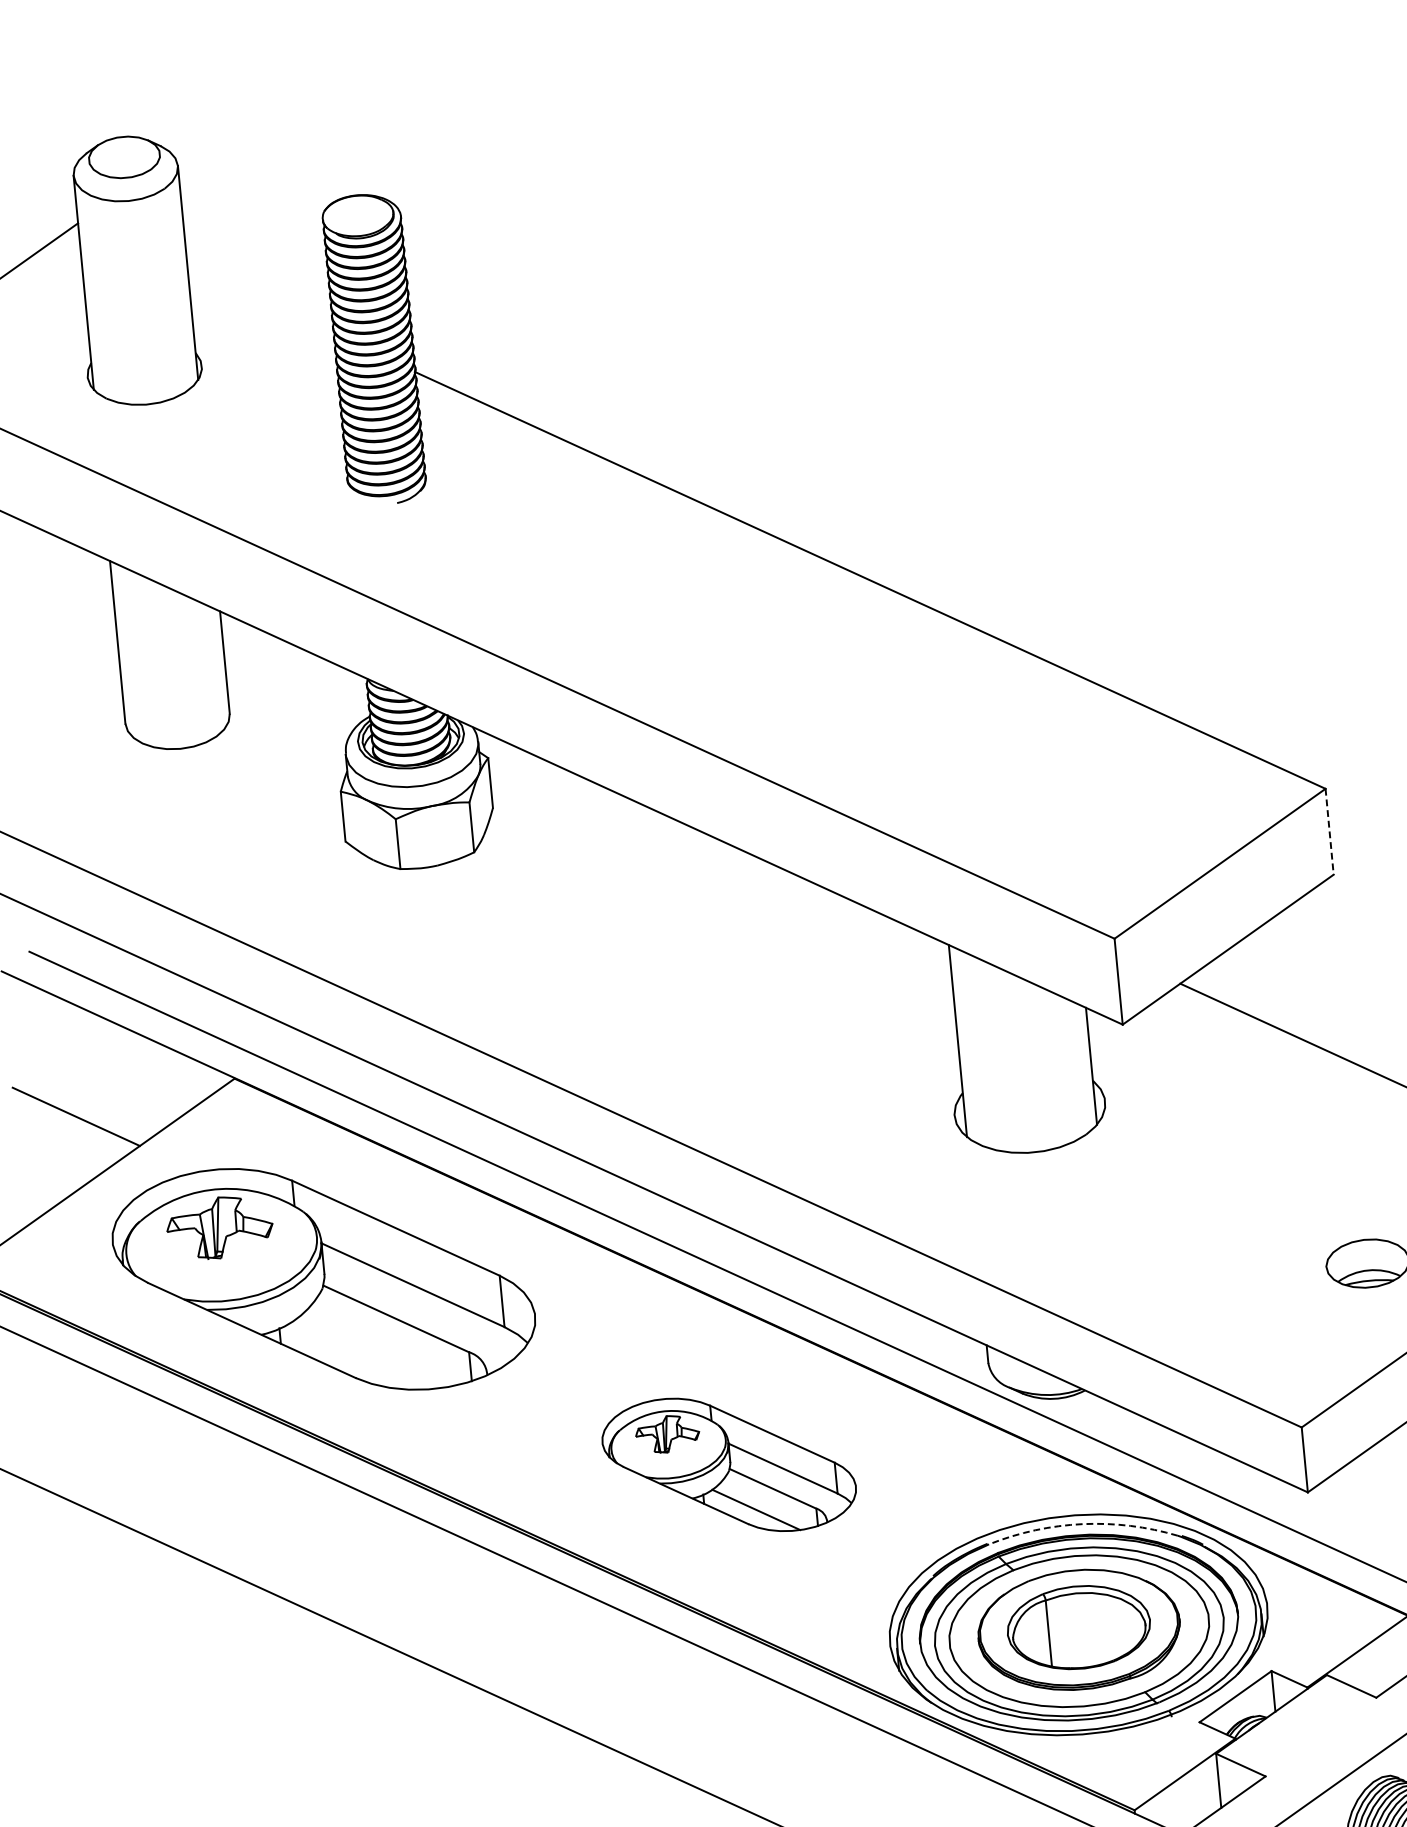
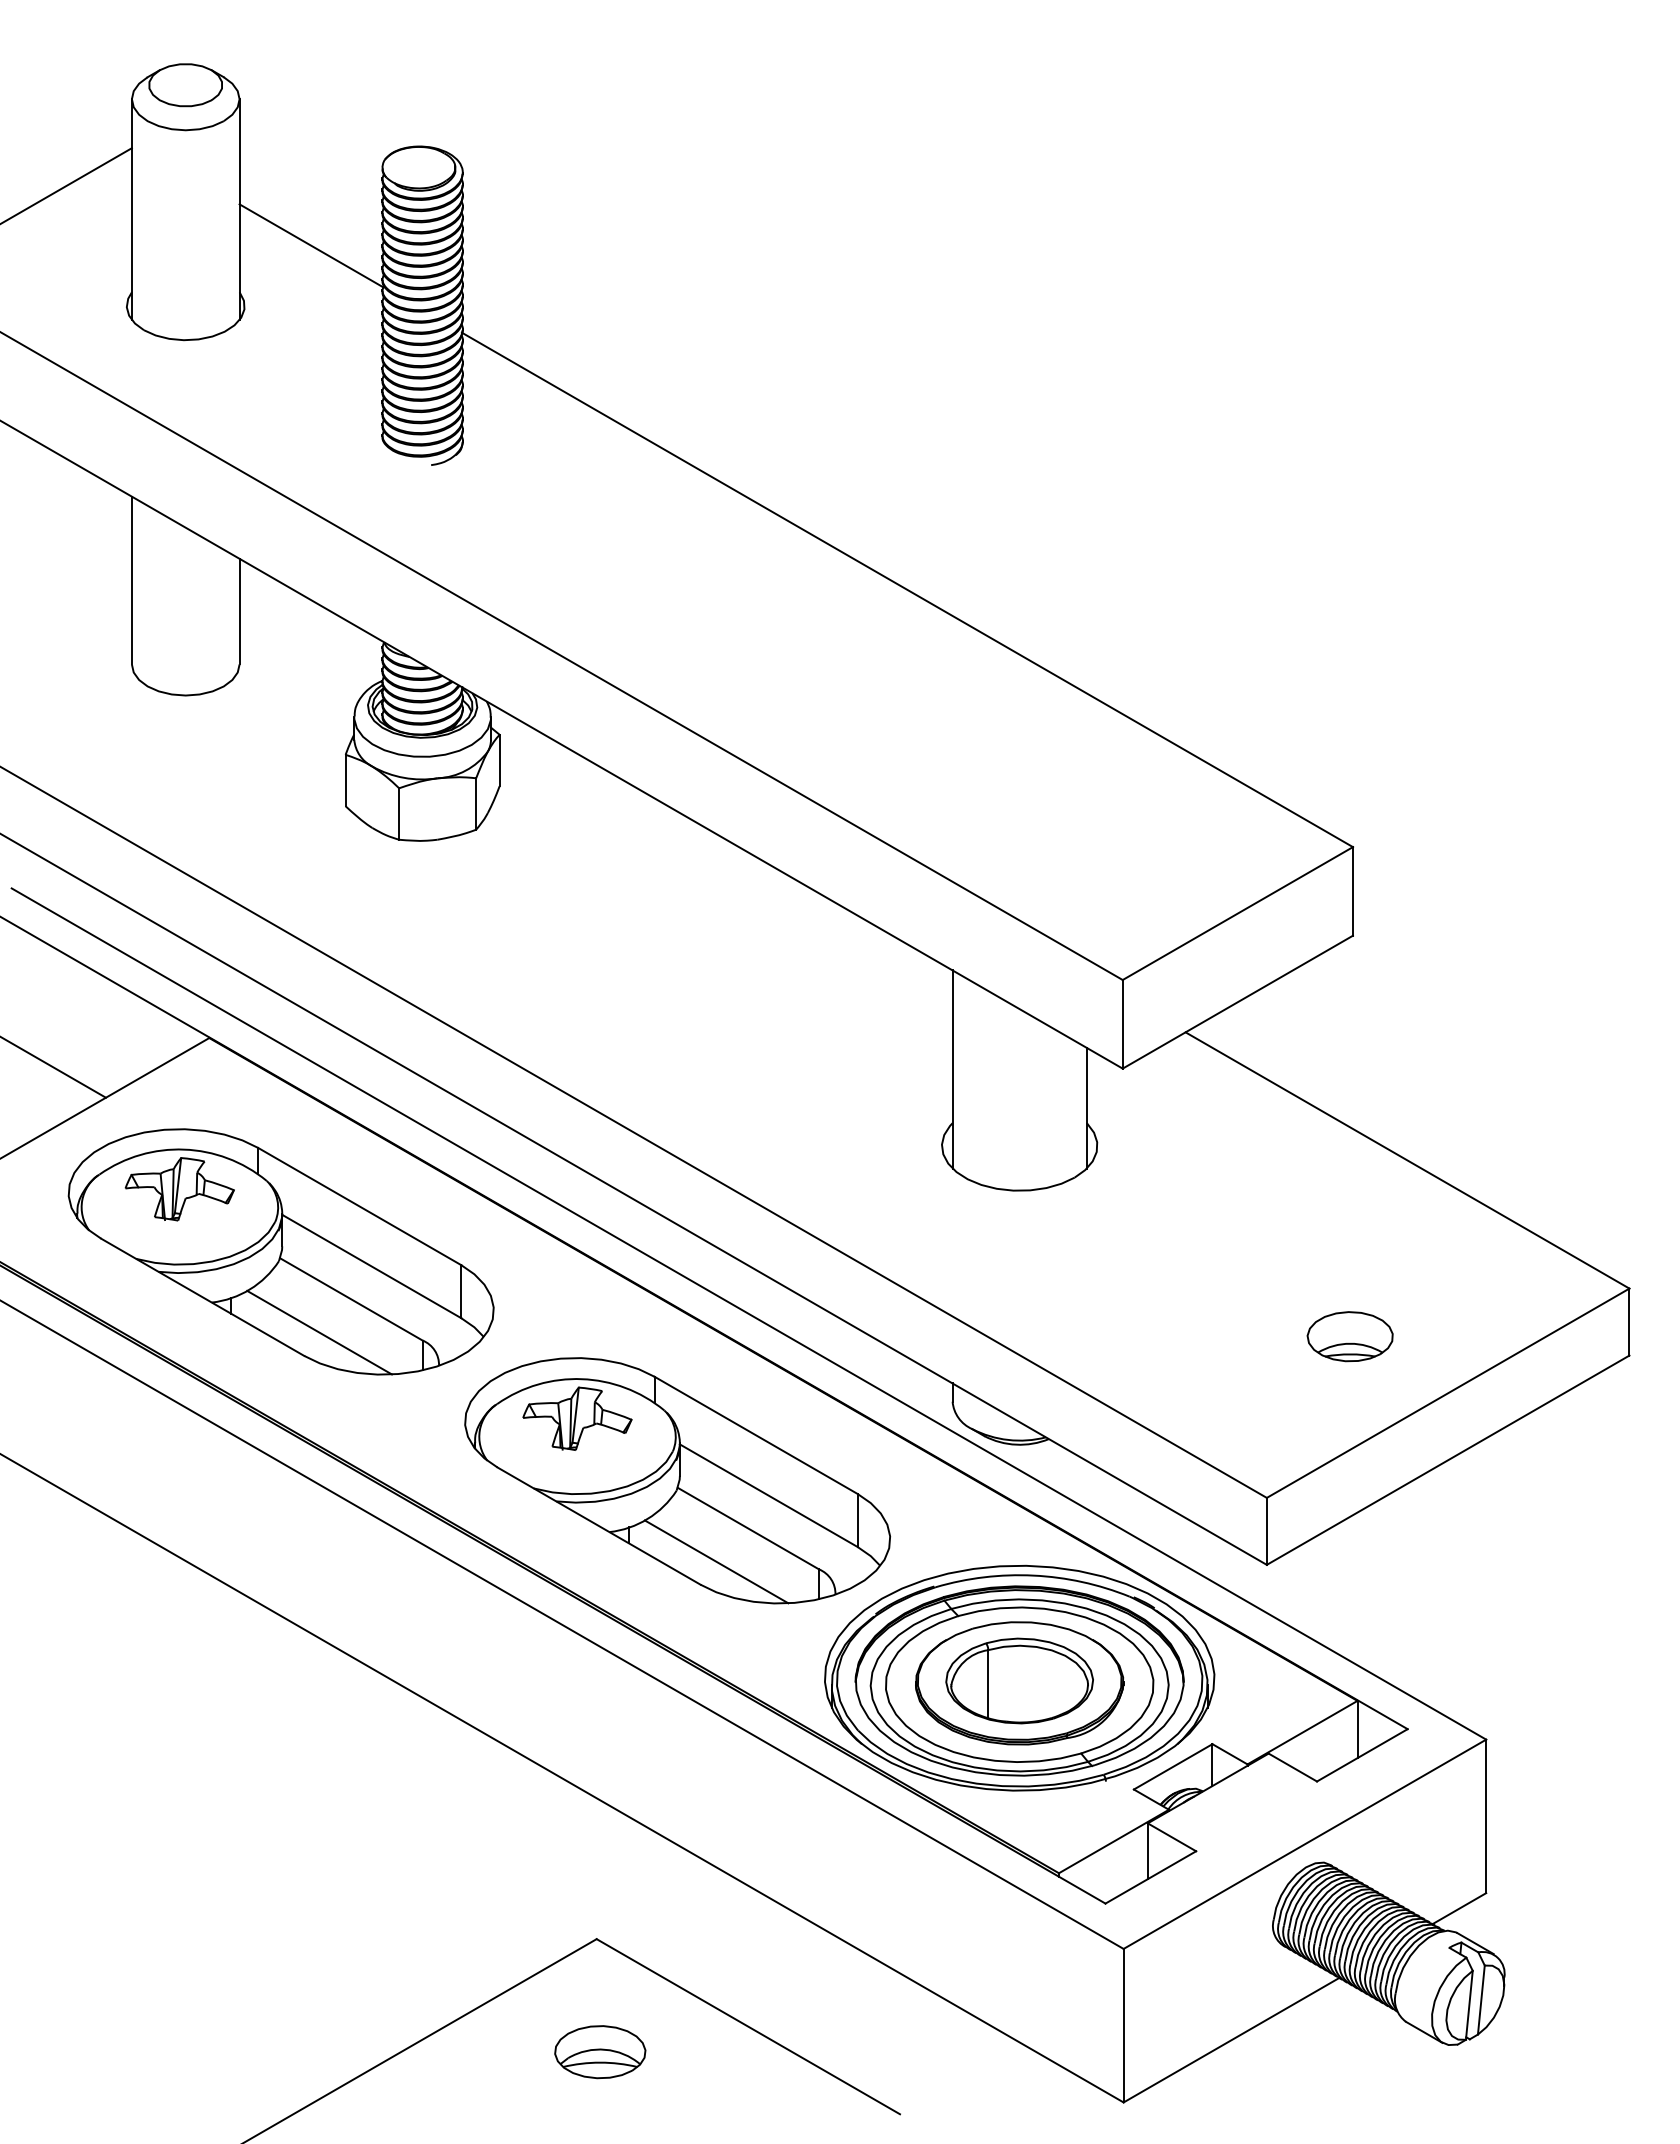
line: (261, 301) -> (311, 245), added
line: (1329, 831) -> (1352, 891), dashed -> solid
line: (368, 1353) -> (319, 1332), added
part: (728, 1464) -> (677, 1480), size x1.67
arc: (1082, 1524) -> (1033, 1575), dashed -> solid

